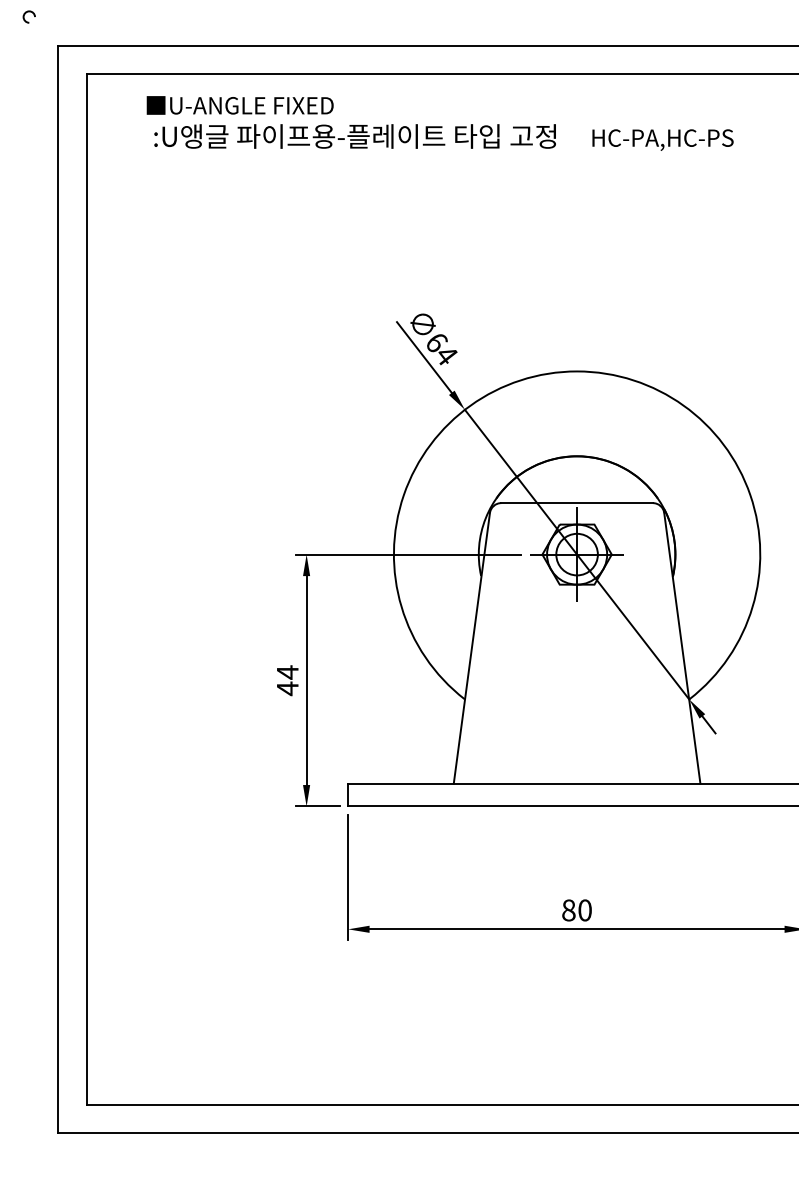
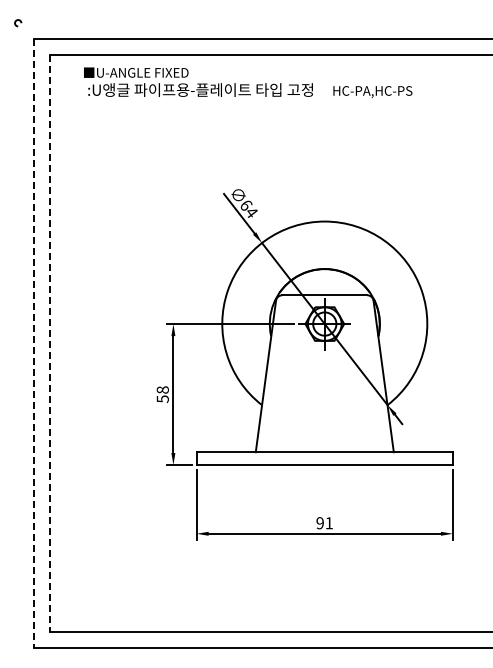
line: (58, 591) -> (34, 344), solid -> dashed
line: (87, 591) -> (50, 344), solid -> dashed
text: (287, 680) -> (162, 394), 44 -> 58
text: (576, 910) -> (324, 523), 80 -> 91

